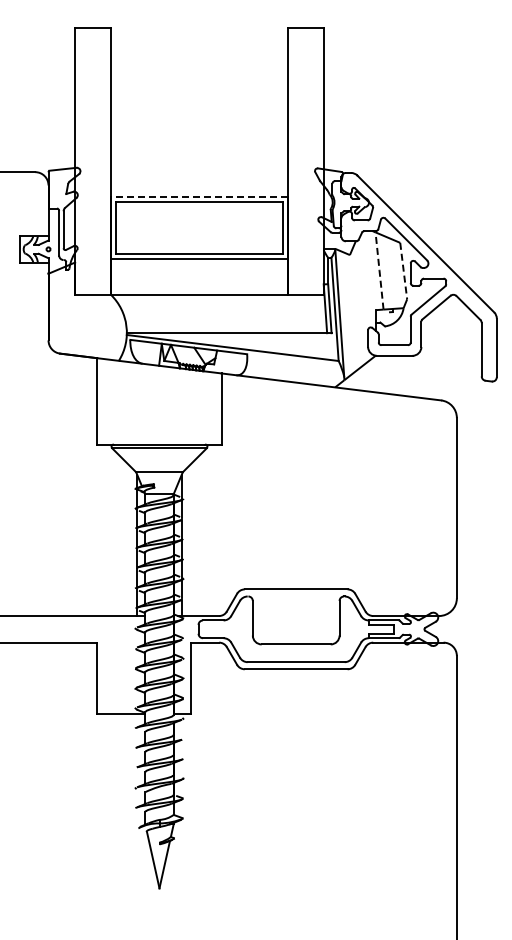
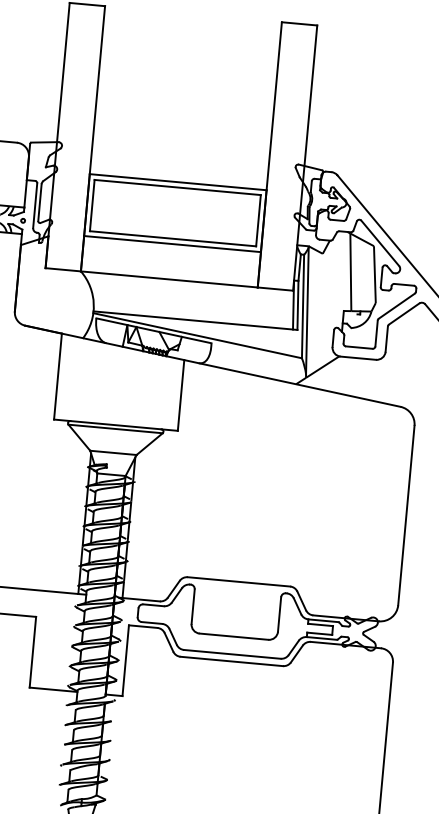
line: (199, 196) -> (178, 181), dashed -> solid
line: (379, 270) -> (350, 271), dashed -> solid
line: (403, 271) -> (374, 275), dashed -> solid

